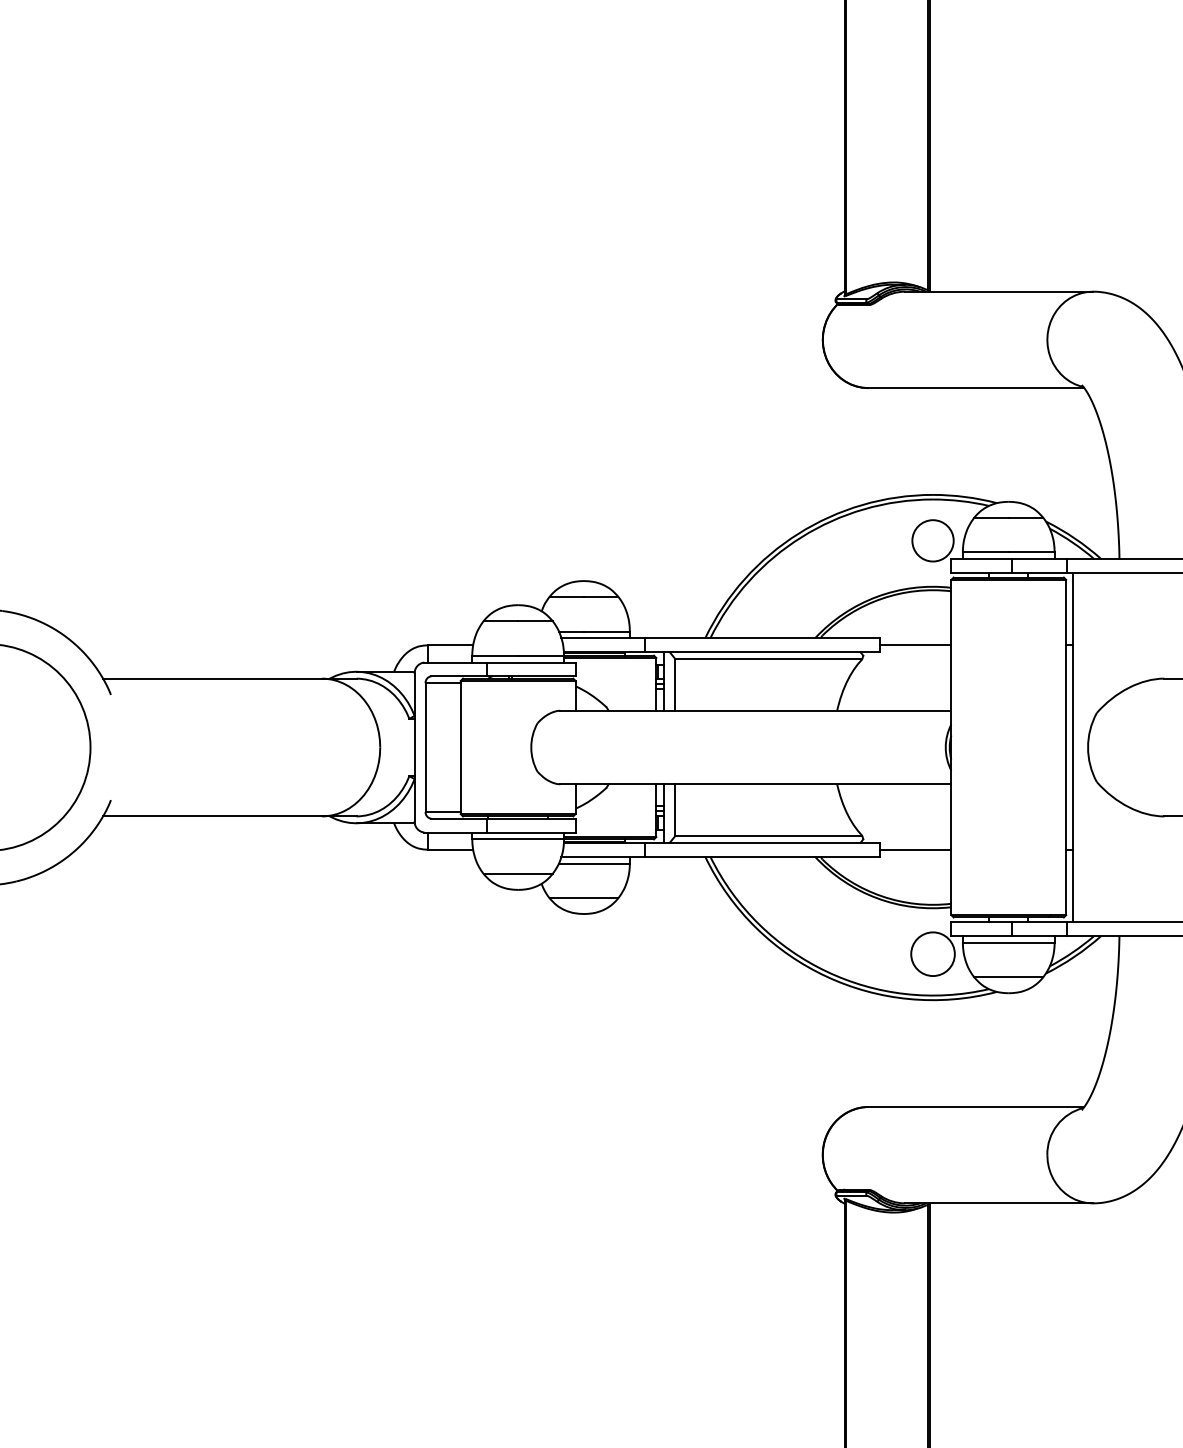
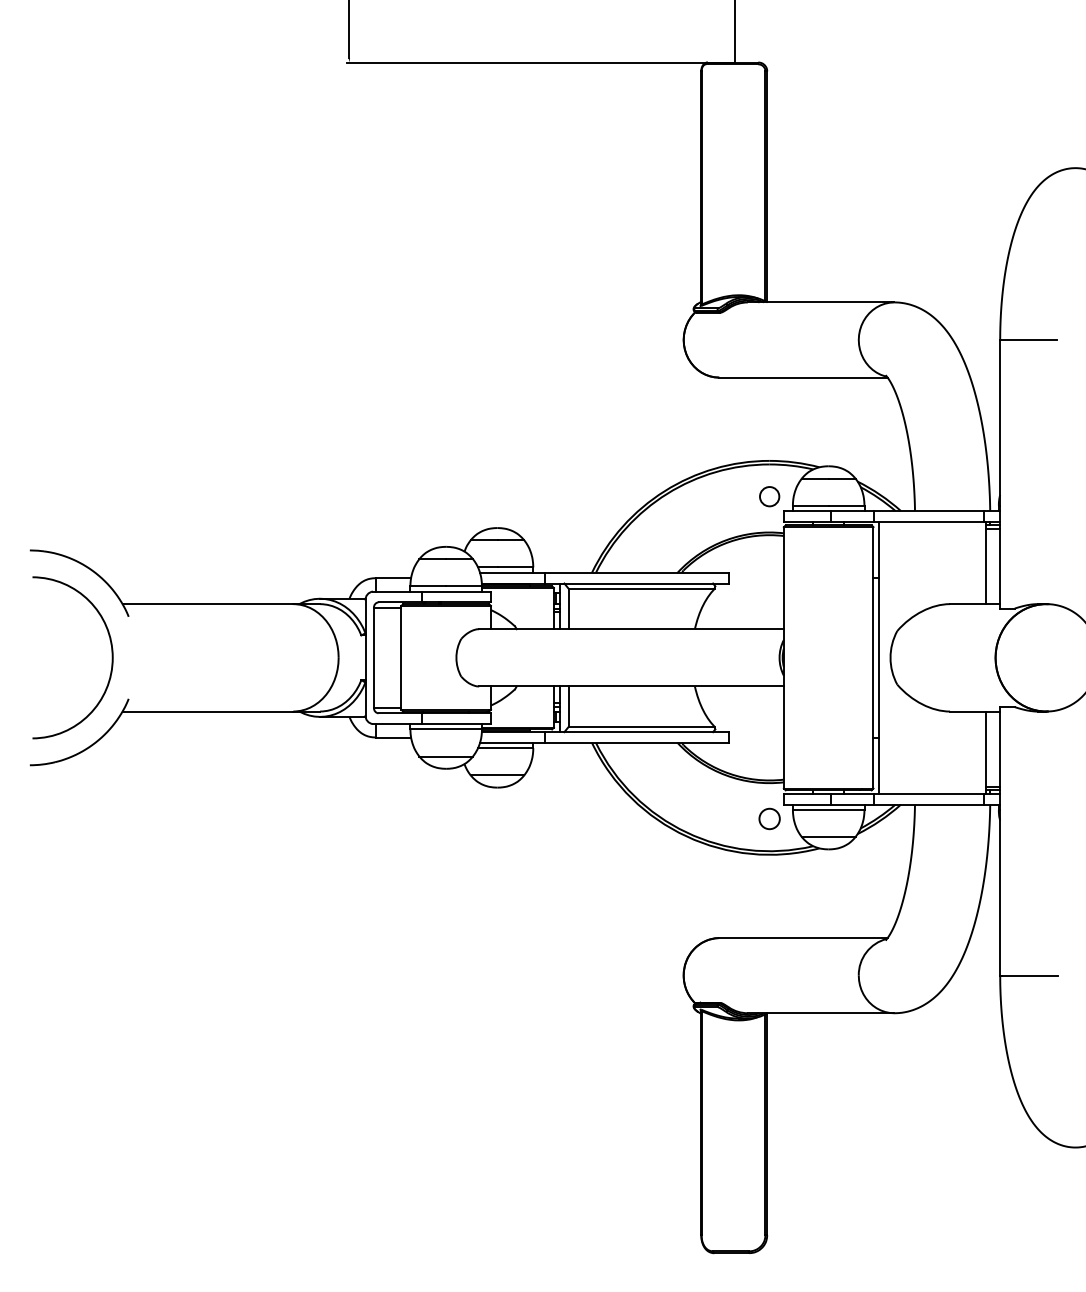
circle: (932, 540) -> (769, 496), size x0.6
line: (914, 645) -> (755, 578), removed
line: (914, 849) -> (755, 737), removed
circle: (932, 953) -> (769, 818), size x0.6

